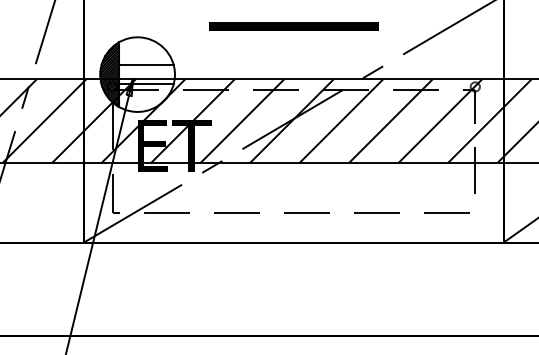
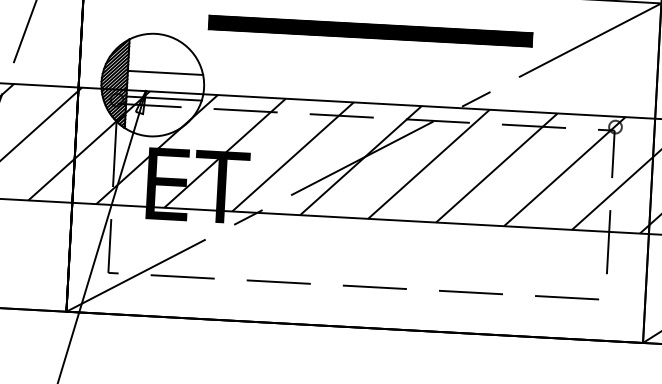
part: (293, 26) -> (370, 30), size x1.4

